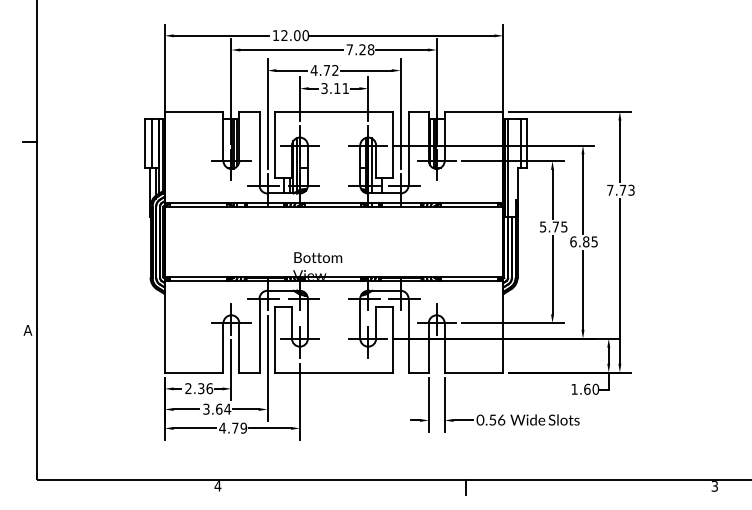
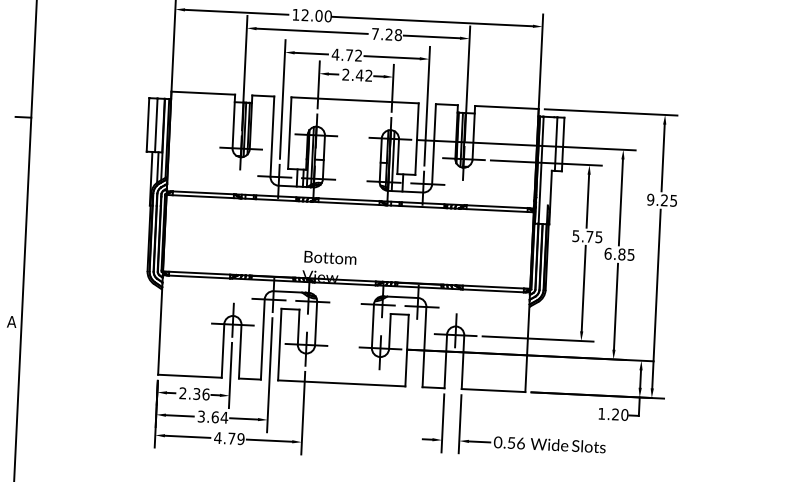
text: (334, 88) -> (356, 75), 3.11 -> 2.42
text: (620, 189) -> (661, 199), 7.73 -> 9.25
text: (587, 388) -> (615, 413), 1.60 -> 1.20

